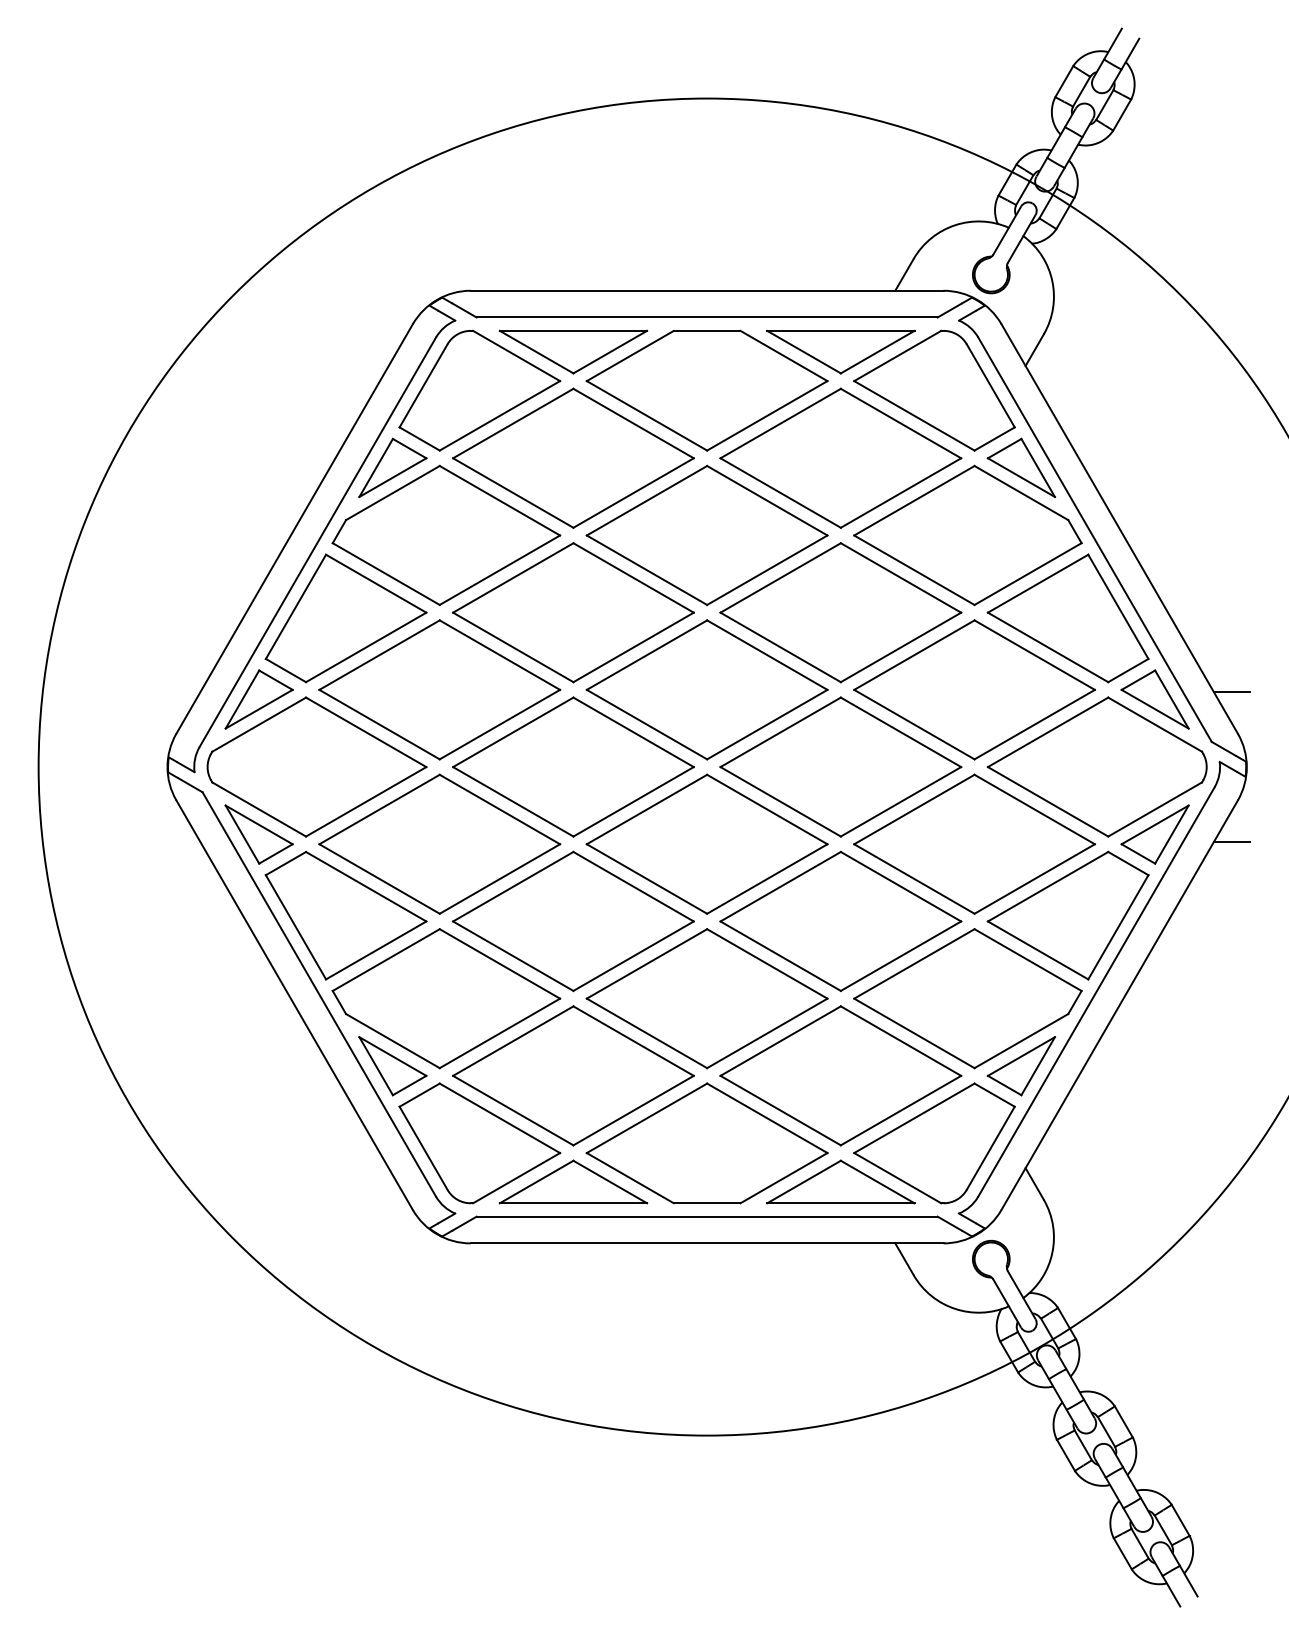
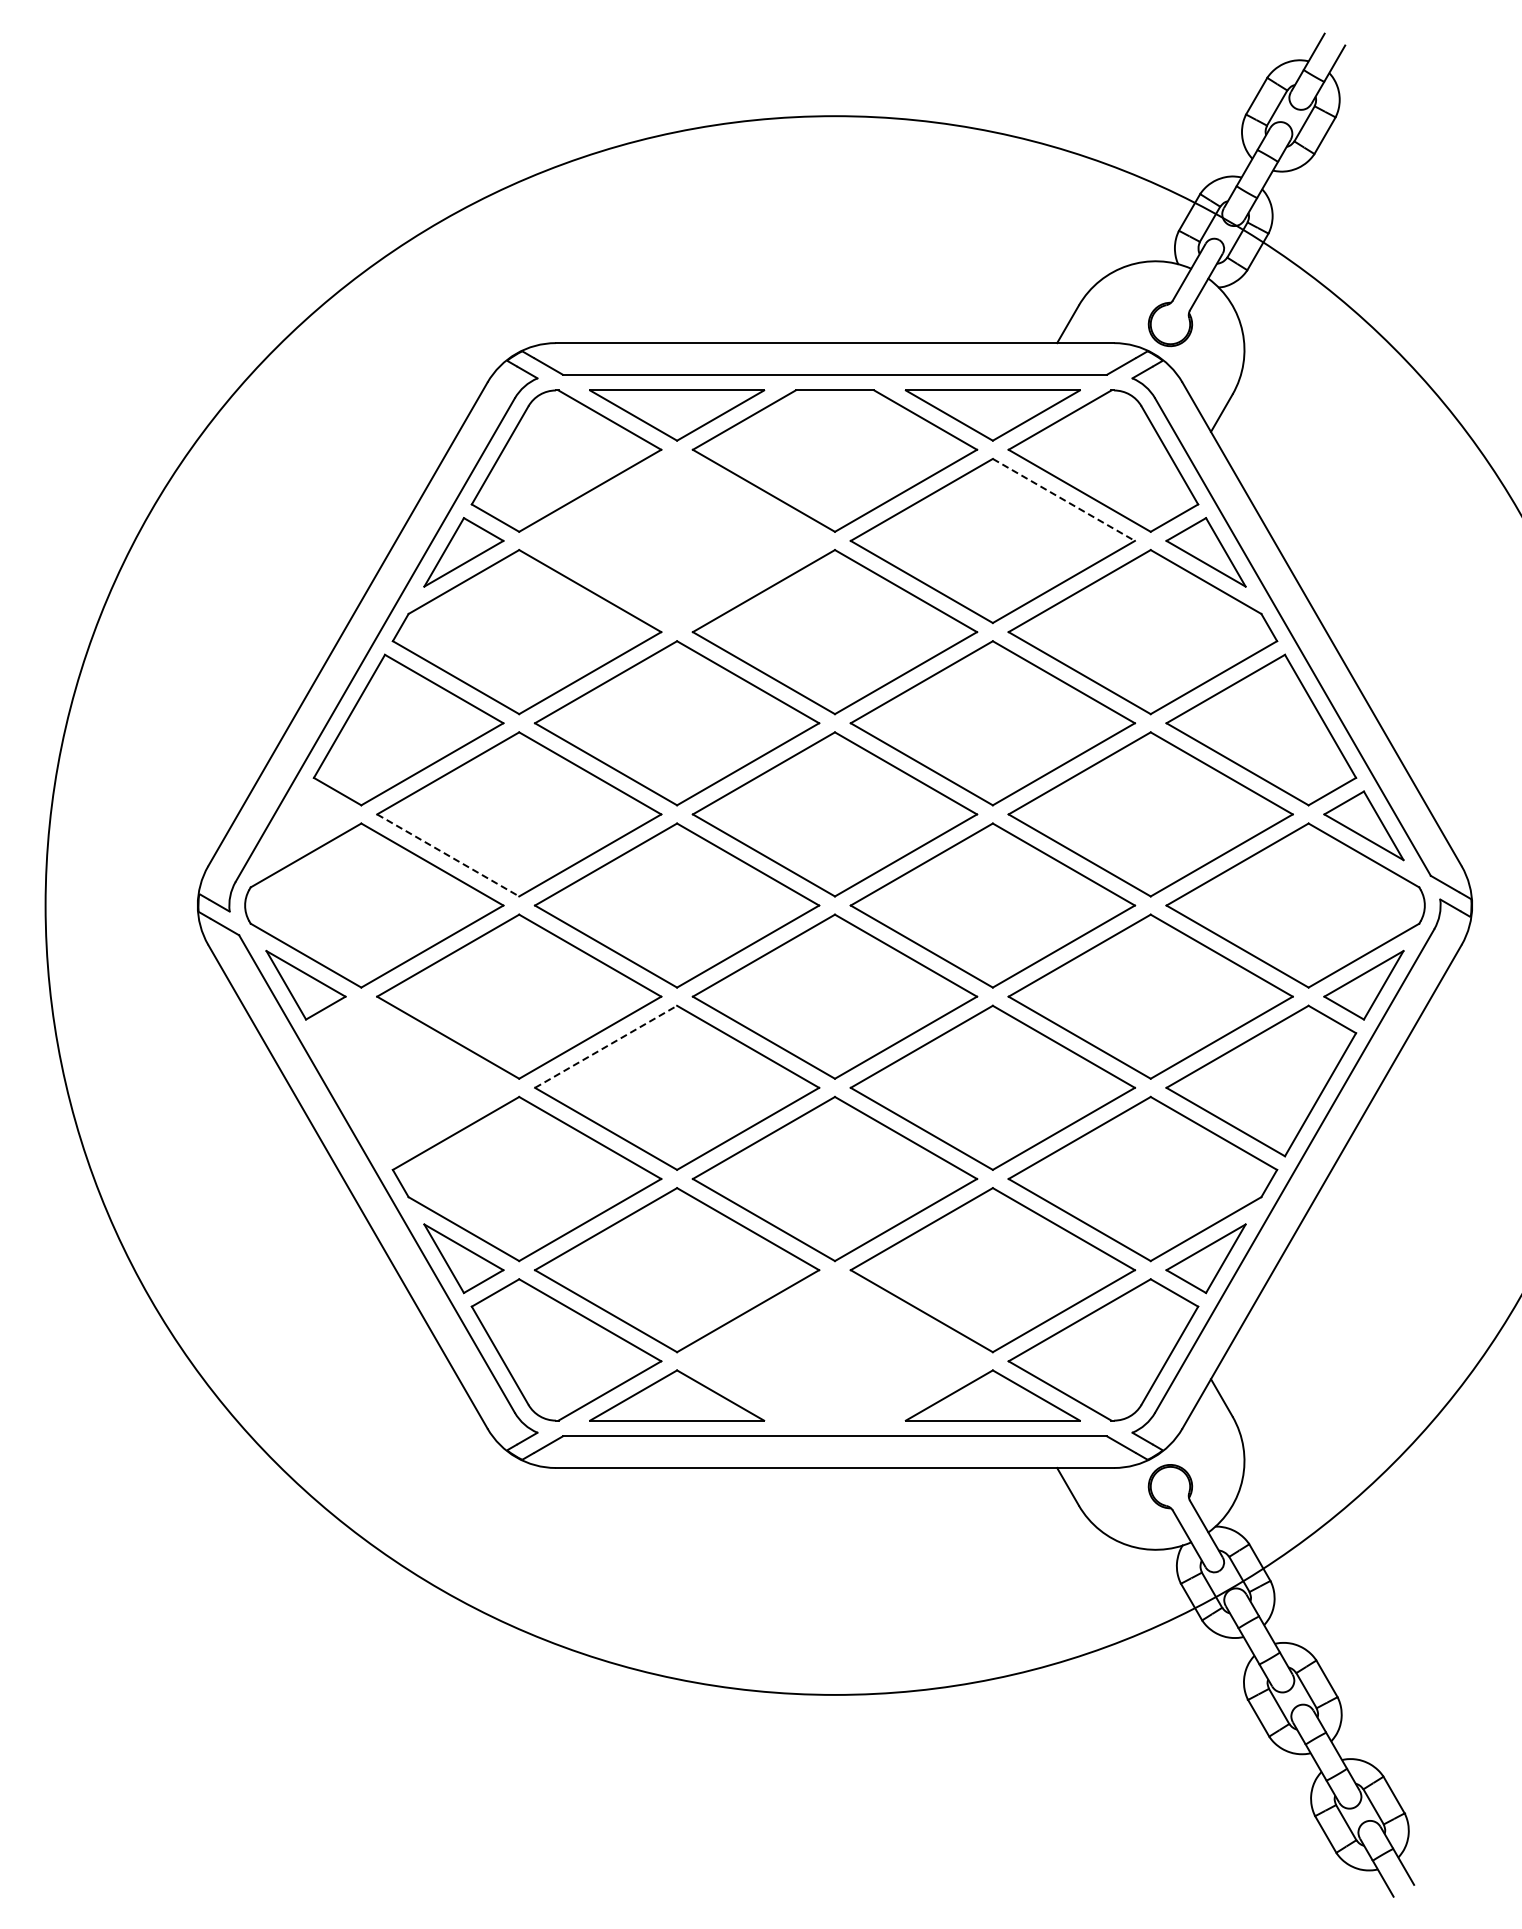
line: (901, 424) -> (1064, 500), solid -> dashed
part: (573, 457) -> (677, 540), removed
line: (1231, 691) -> (1454, 816), removed
part: (258, 699) -> (305, 825), removed
line: (379, 724) -> (448, 855), solid -> dashed
line: (1231, 842) -> (1454, 994), removed
line: (513, 886) -> (606, 1046), solid -> dashed
part: (345, 915) -> (408, 1080), removed
part: (706, 1143) -> (834, 1349), removed

